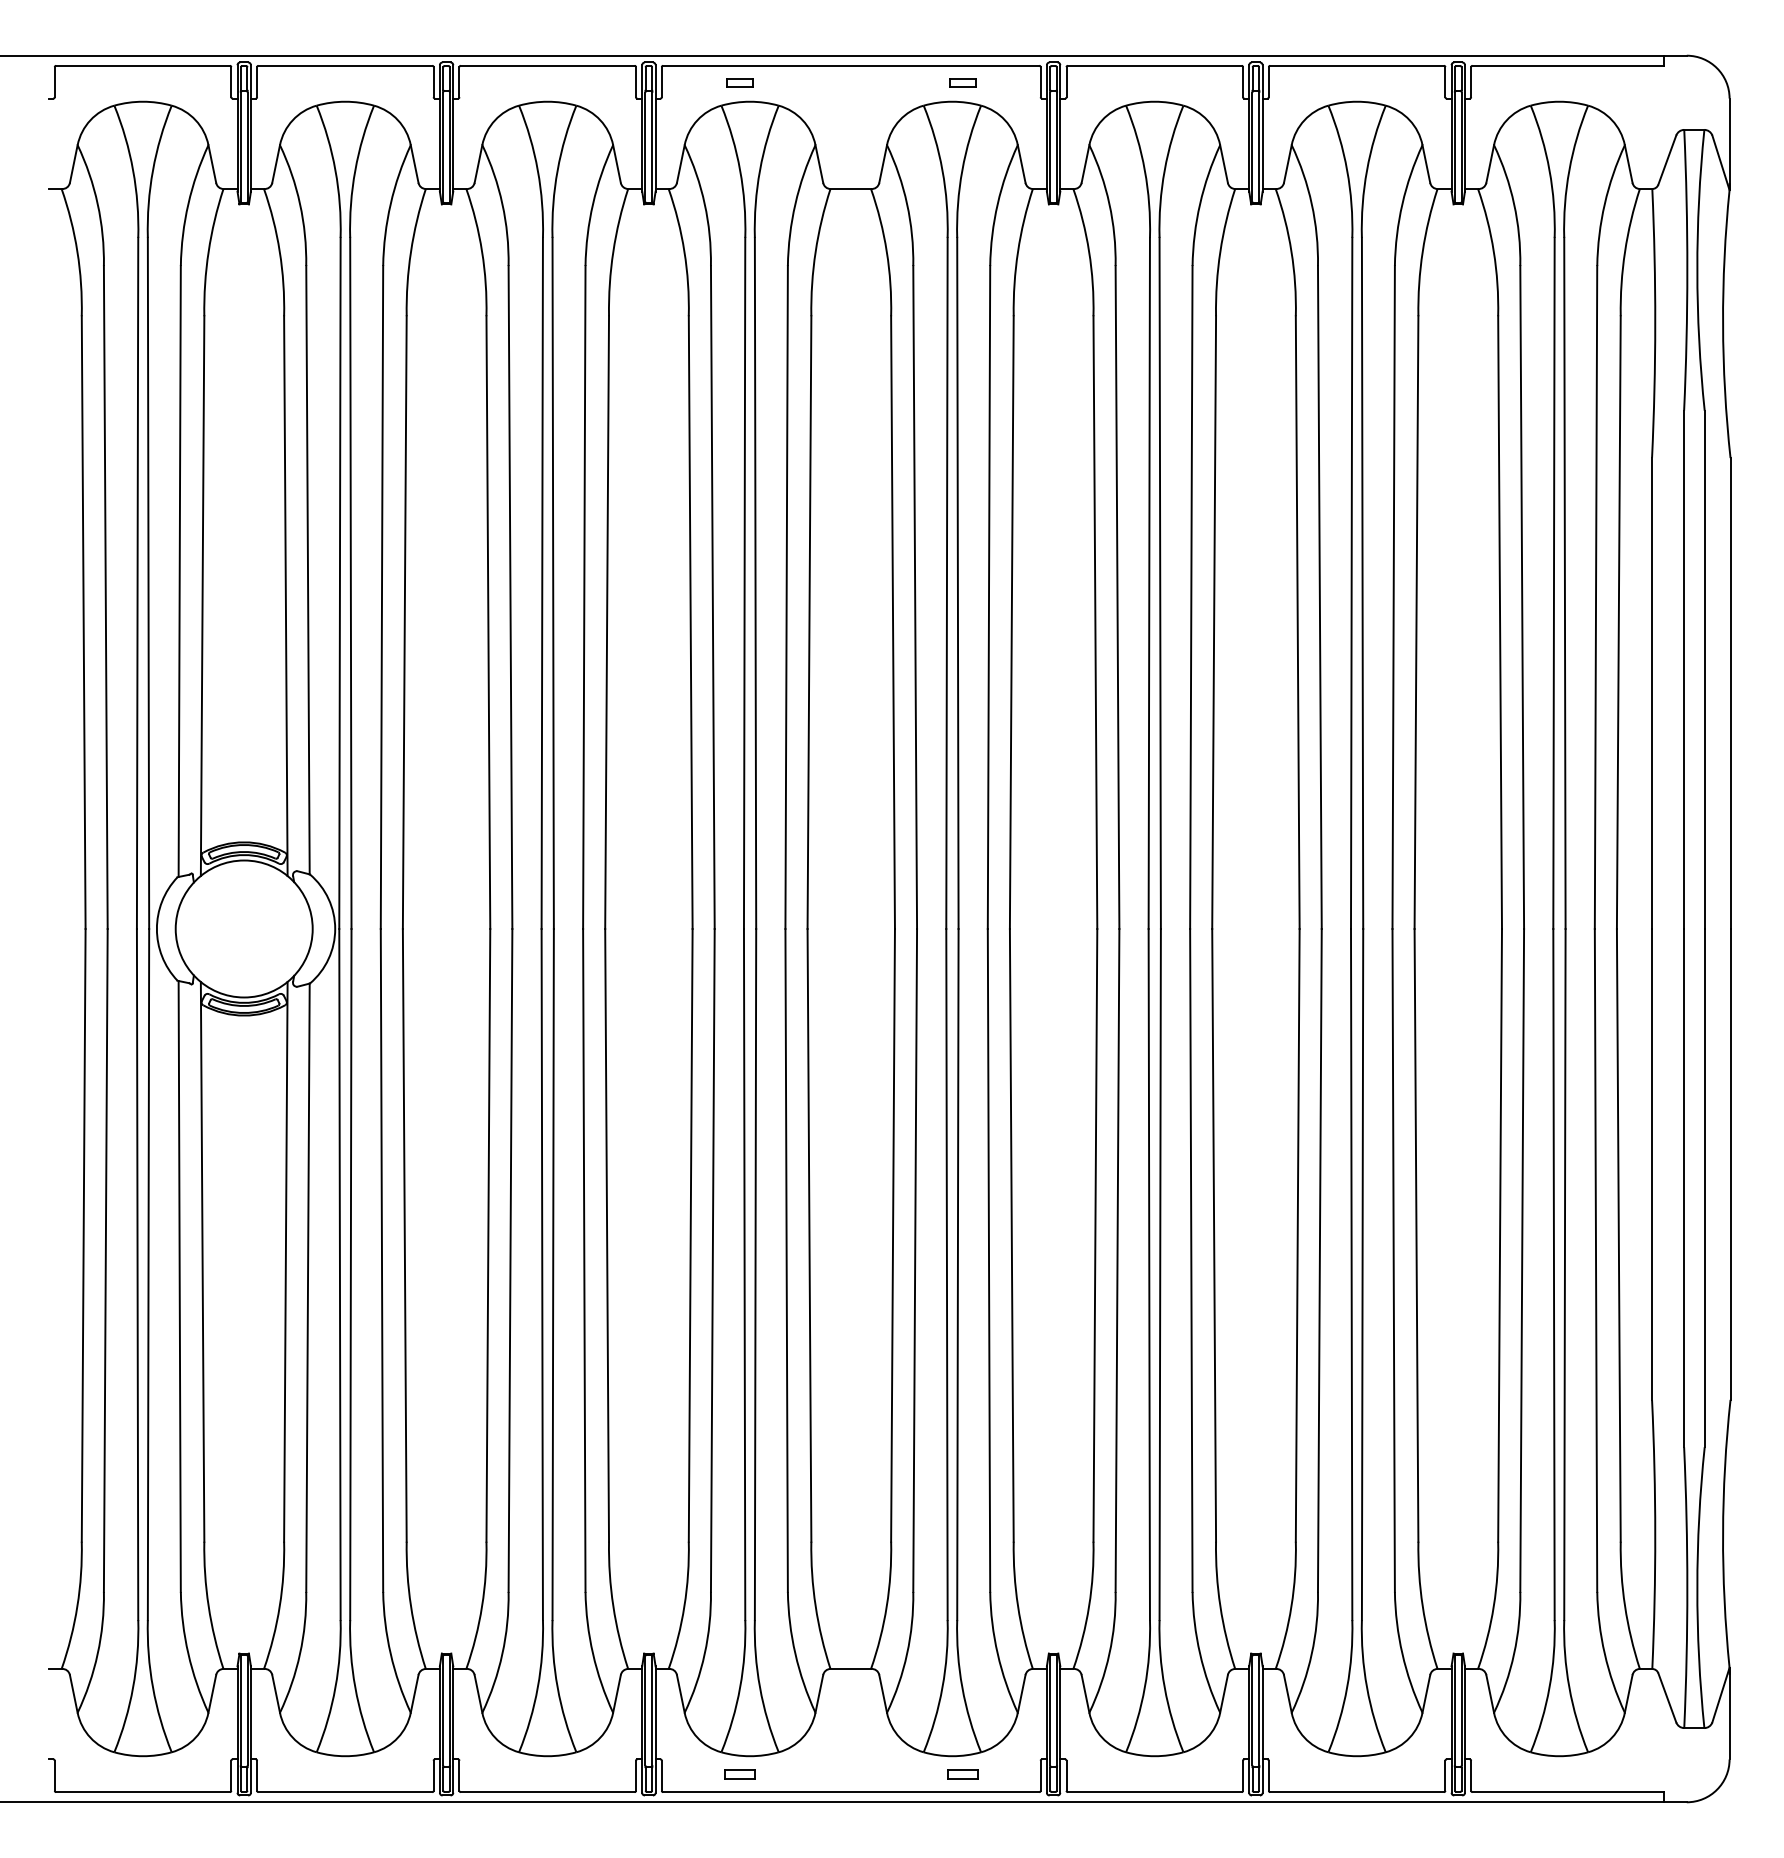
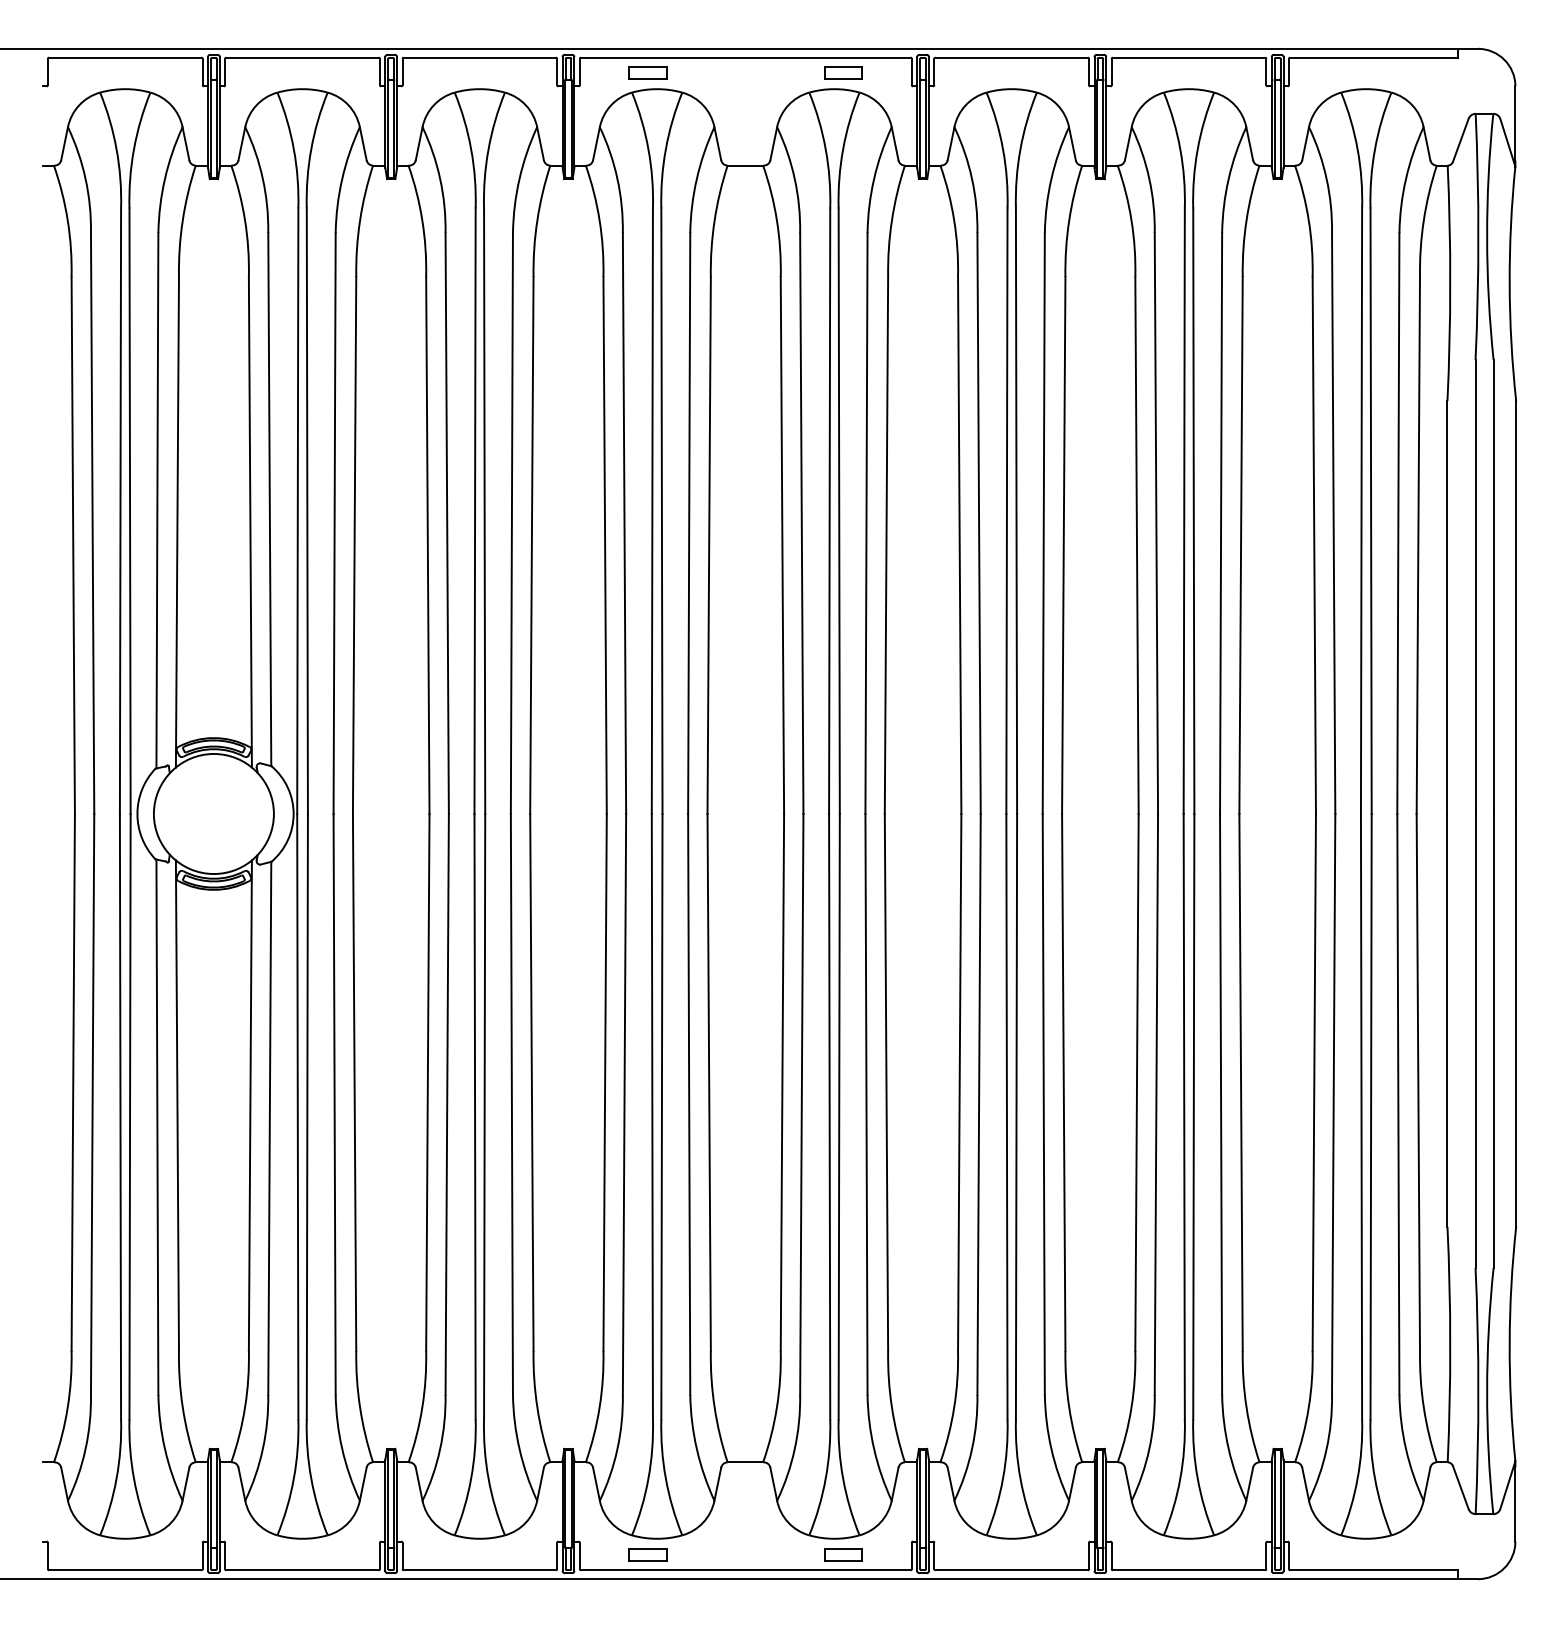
part: (739, 82) -> (647, 72), size x1.67
part: (962, 82) -> (843, 72), size x1.67
part: (739, 1774) -> (647, 1554), size x1.43
part: (962, 1774) -> (843, 1554), size x1.43

